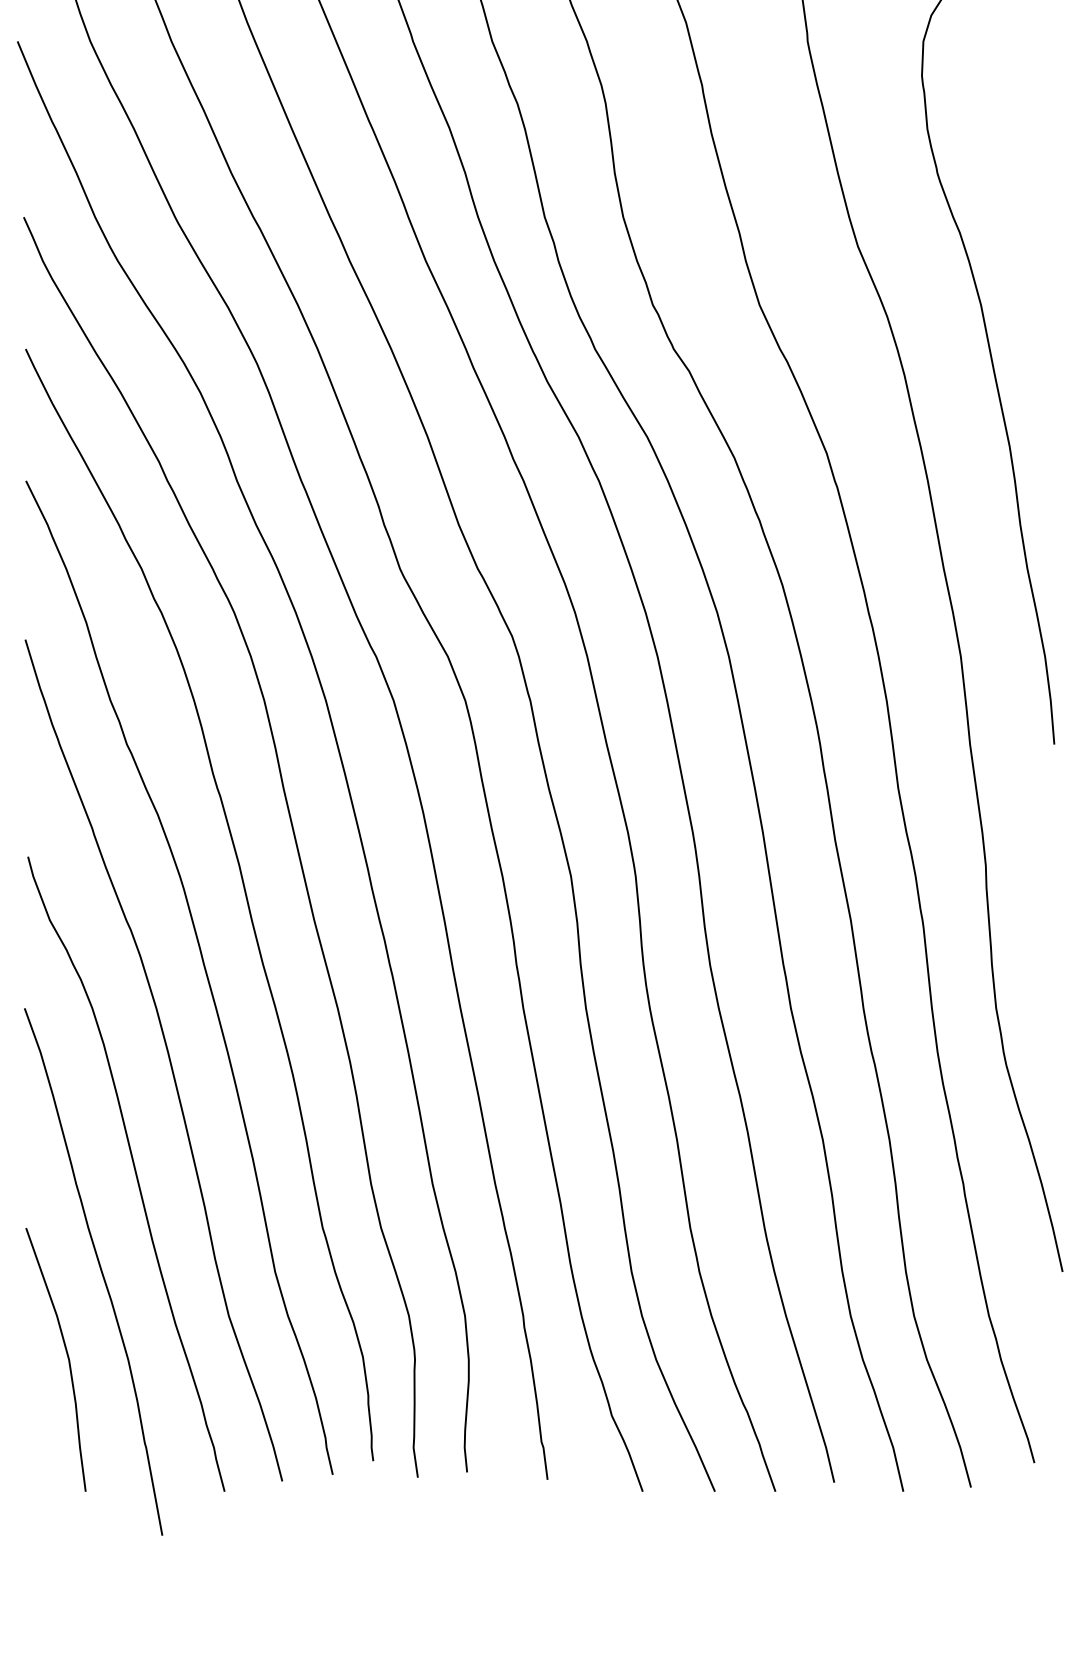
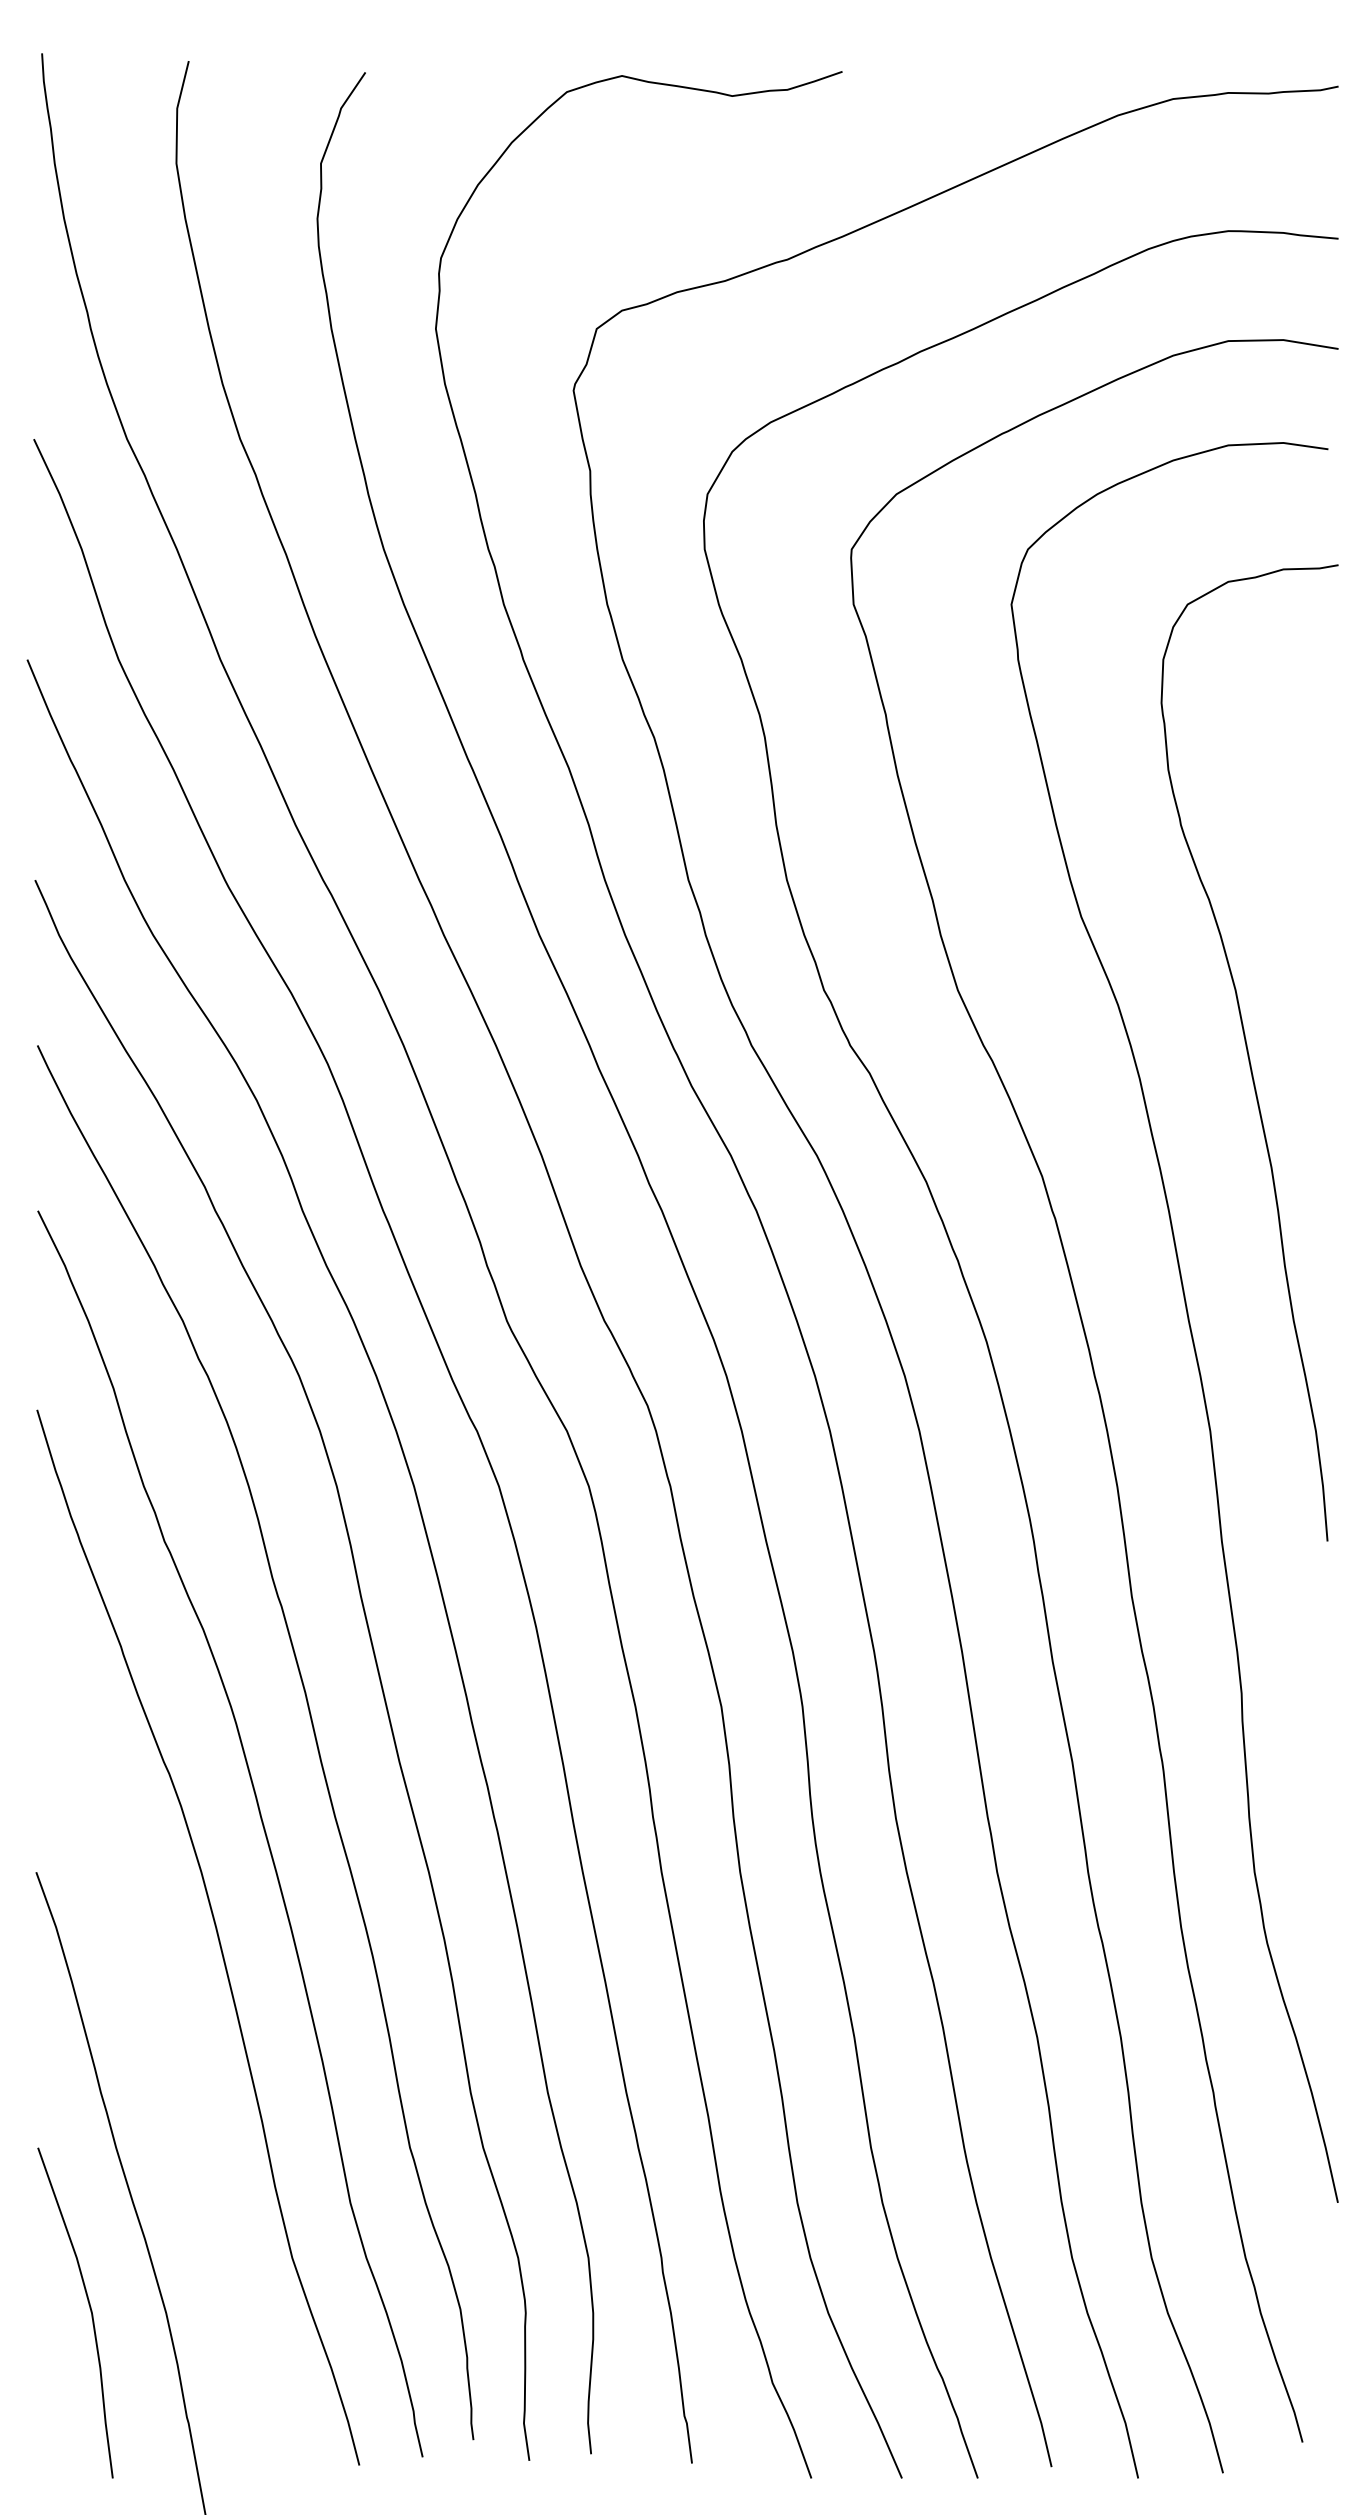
curve: (134, 1172) -> (174, 2078), removed

